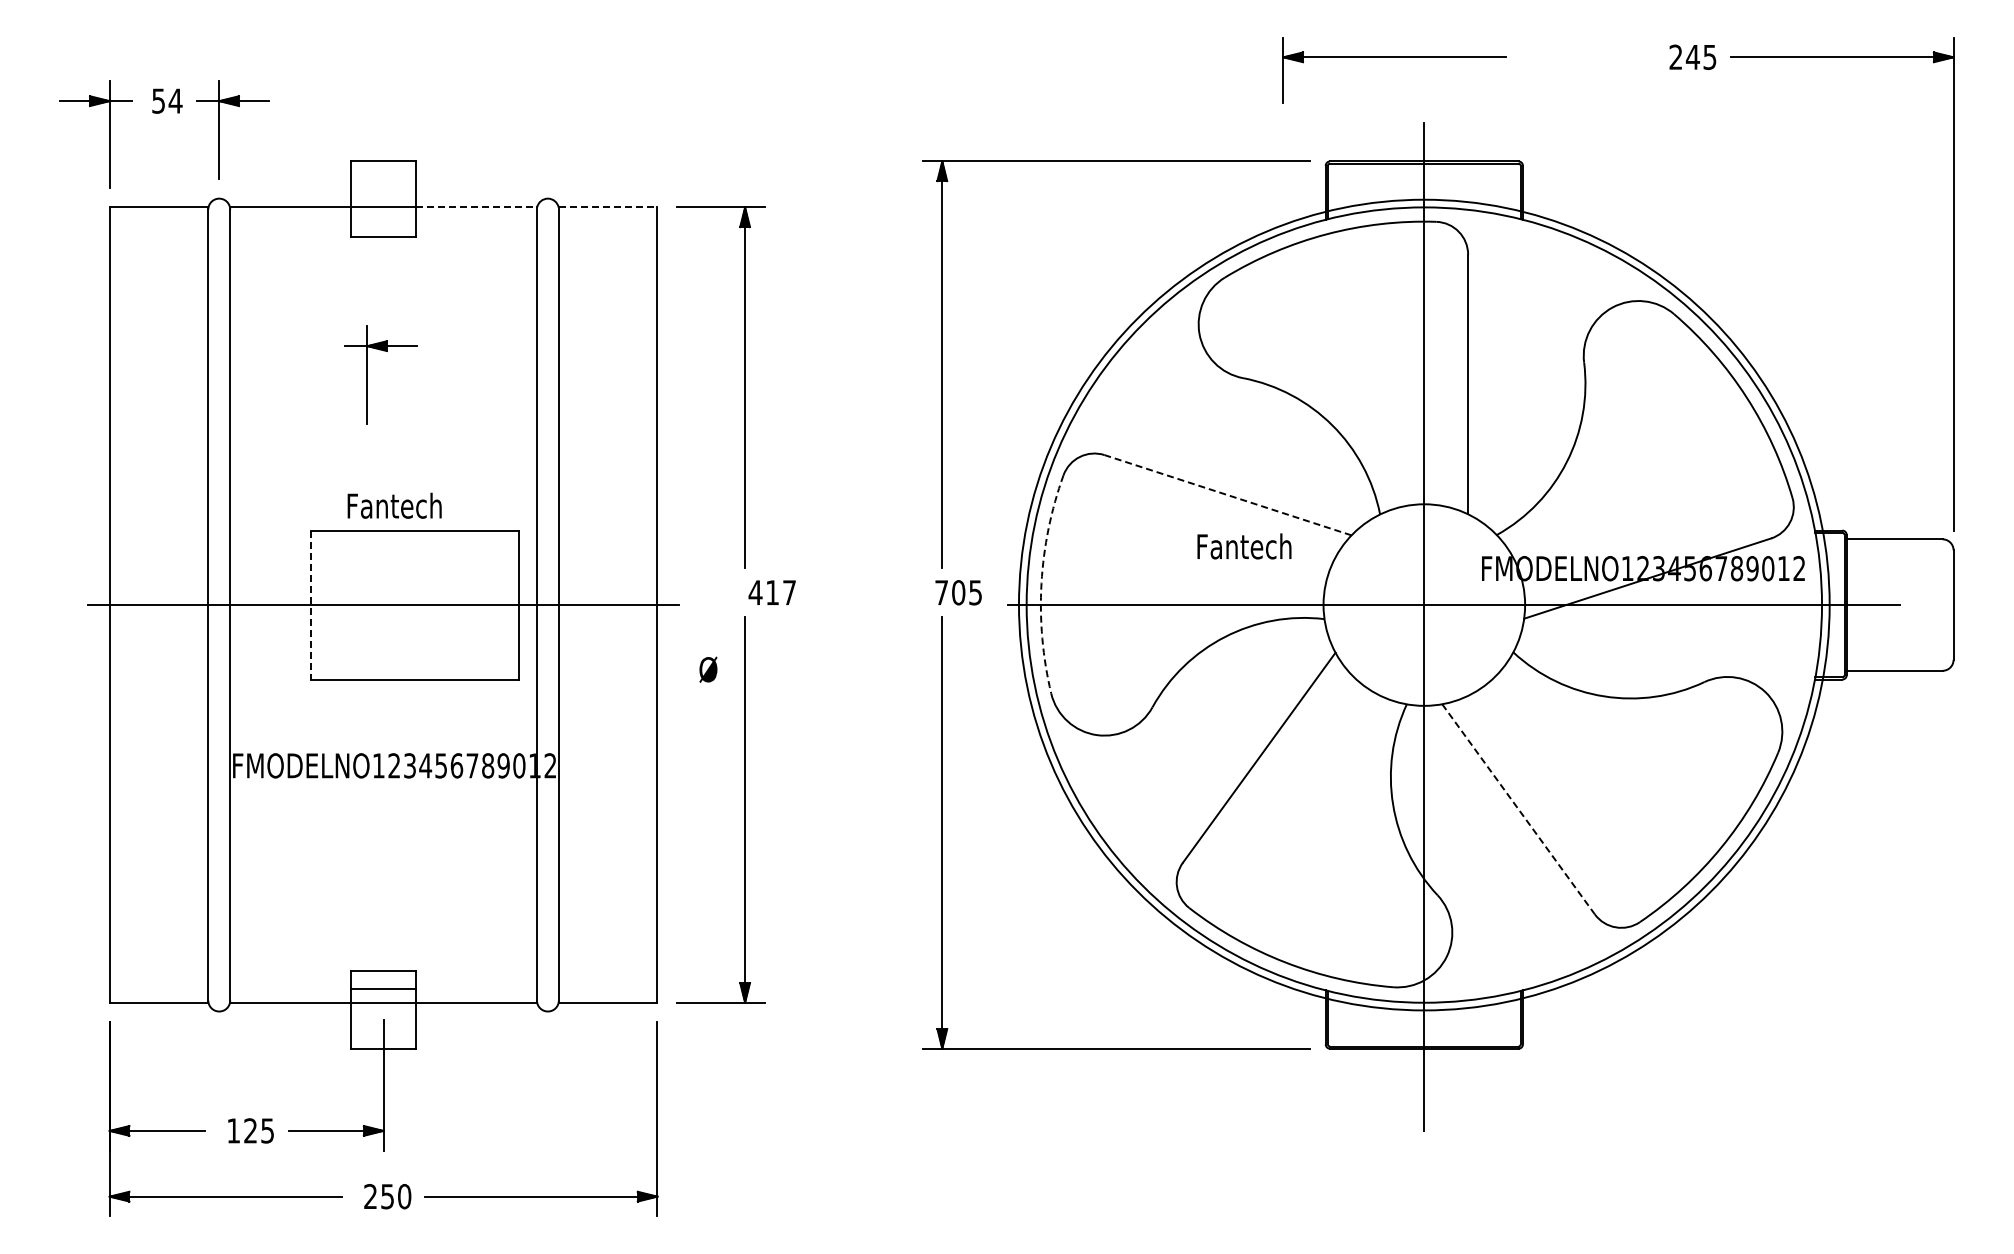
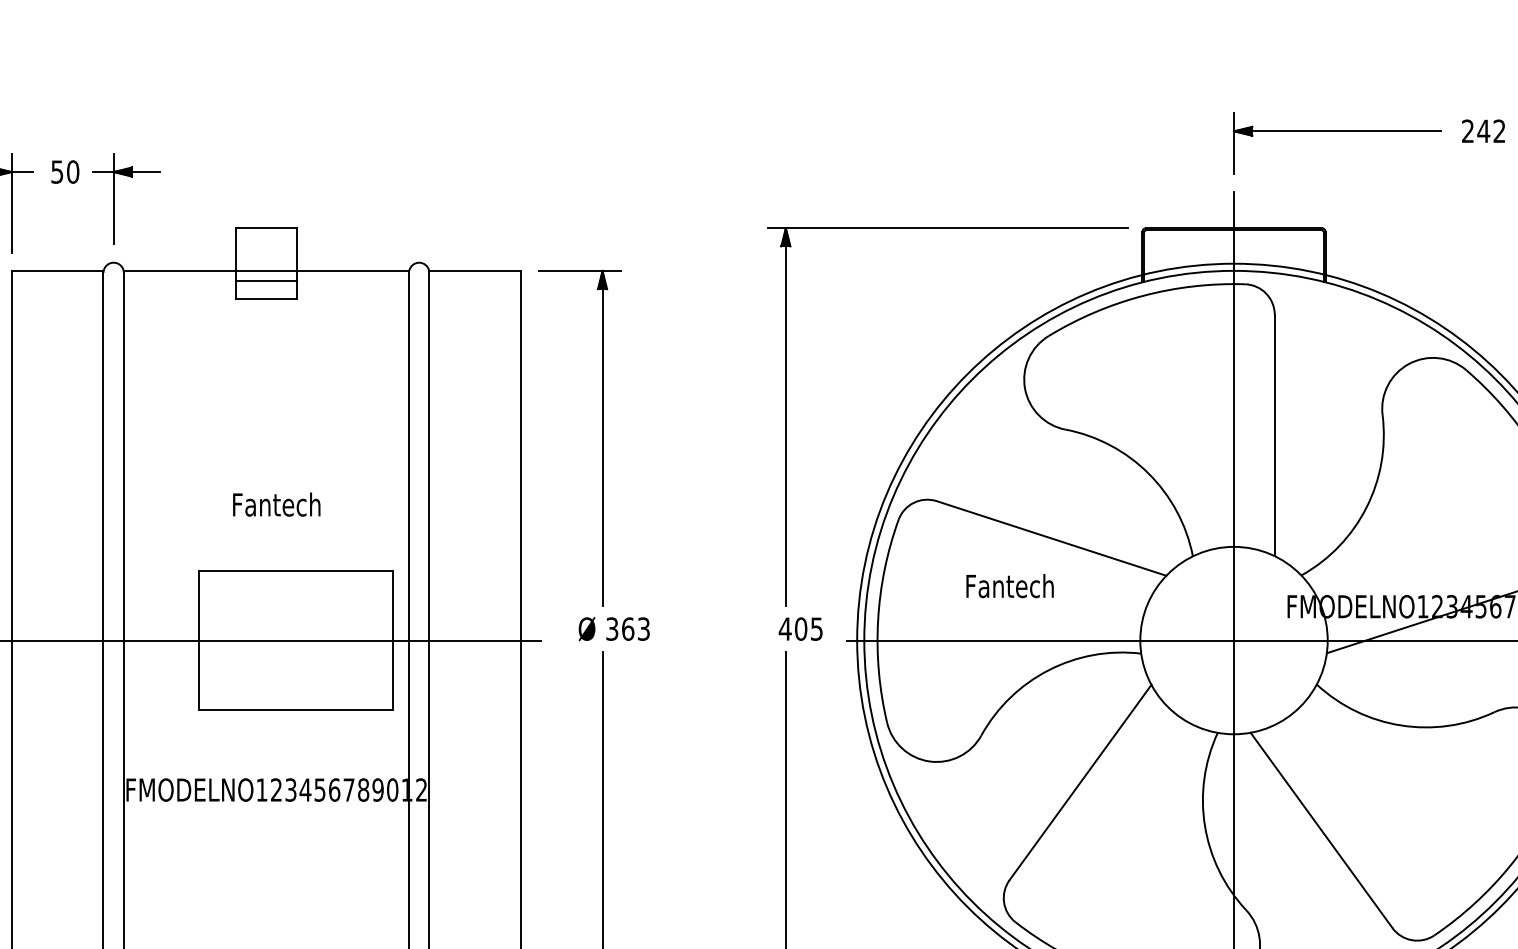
text: (1709, 56) -> (1499, 130), 245 -> 242
part: (1394, 57) -> (1337, 131), moved
text: (175, 100) -> (72, 171), 54 -> 50
line: (477, 207) -> (353, 270), dashed -> solid
line: (608, 207) -> (475, 270), dashed -> solid
line: (383, 218) -> (266, 281), added
part: (367, 374) -> (251, 426), removed
line: (1228, 495) -> (1051, 538), dashed -> solid
text: (394, 505) -> (276, 504), moved
text: (1244, 546) -> (1010, 586), moved
arc: (1041, 583) -> (878, 620), dashed -> solid
text: (771, 592) -> (627, 628), 417 -> 363
text: (941, 592) -> (785, 628), 705 -> 405
line: (311, 605) -> (199, 640), dashed -> solid
text: (708, 669) -> (587, 628), moved
line: (1518, 809) -> (1321, 830), dashed -> solid

